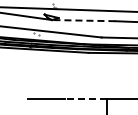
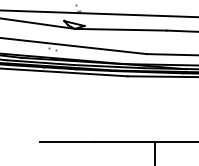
line: (83, 20) -> (120, 29), dashed -> solid
line: (85, 98) -> (123, 142), dashed -> solid

